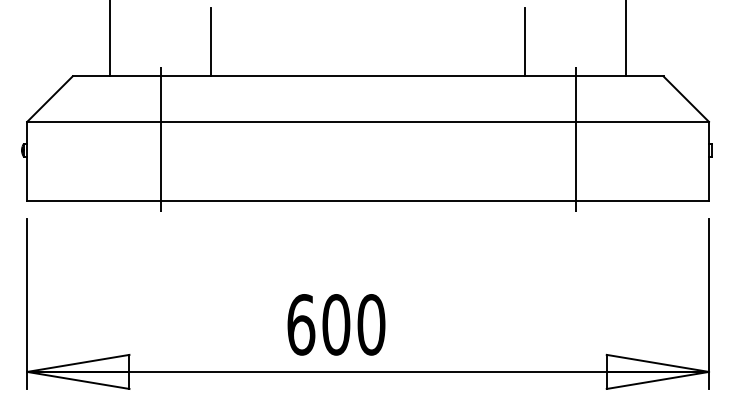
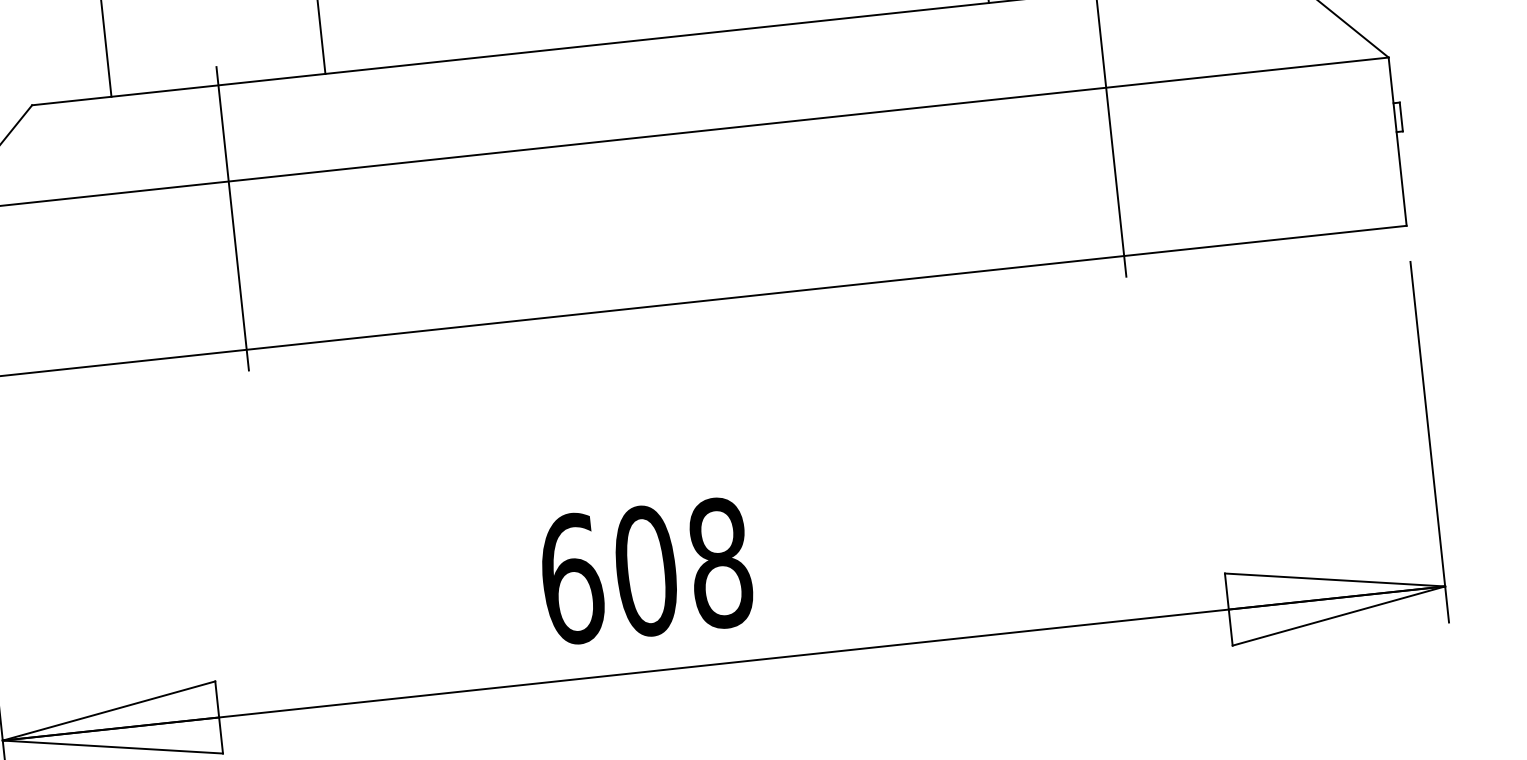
text: (371, 324) -> (720, 562), 600 -> 608

